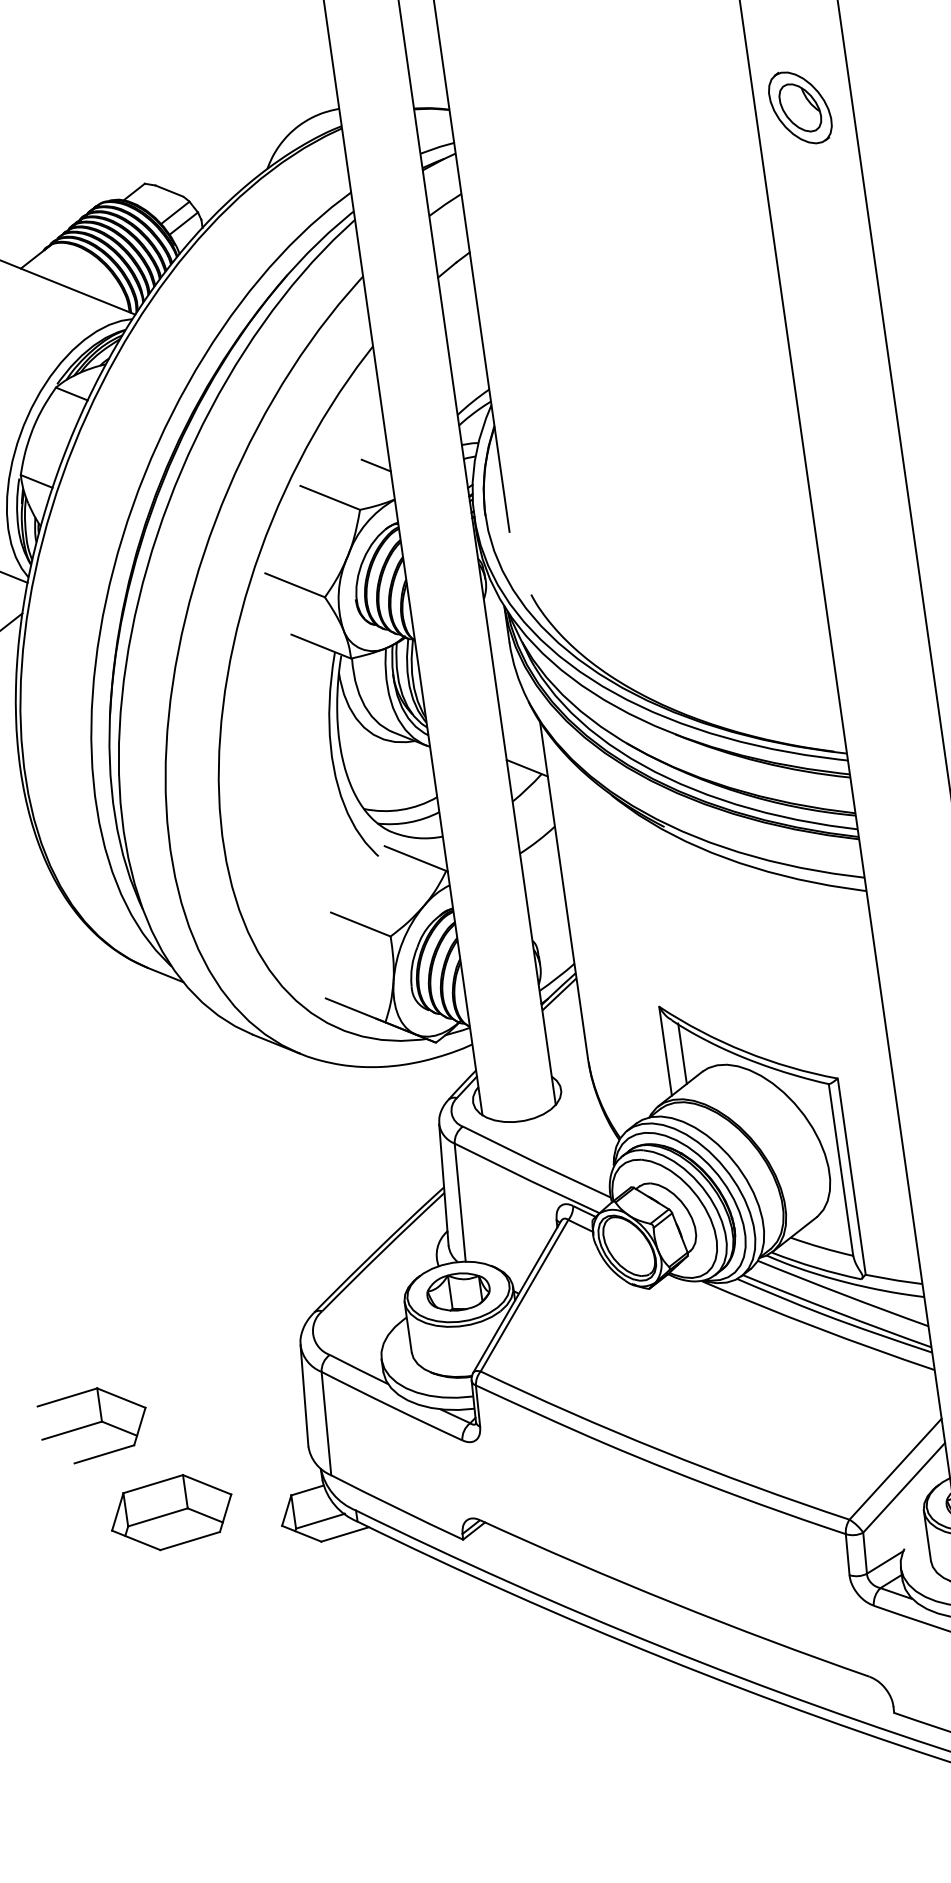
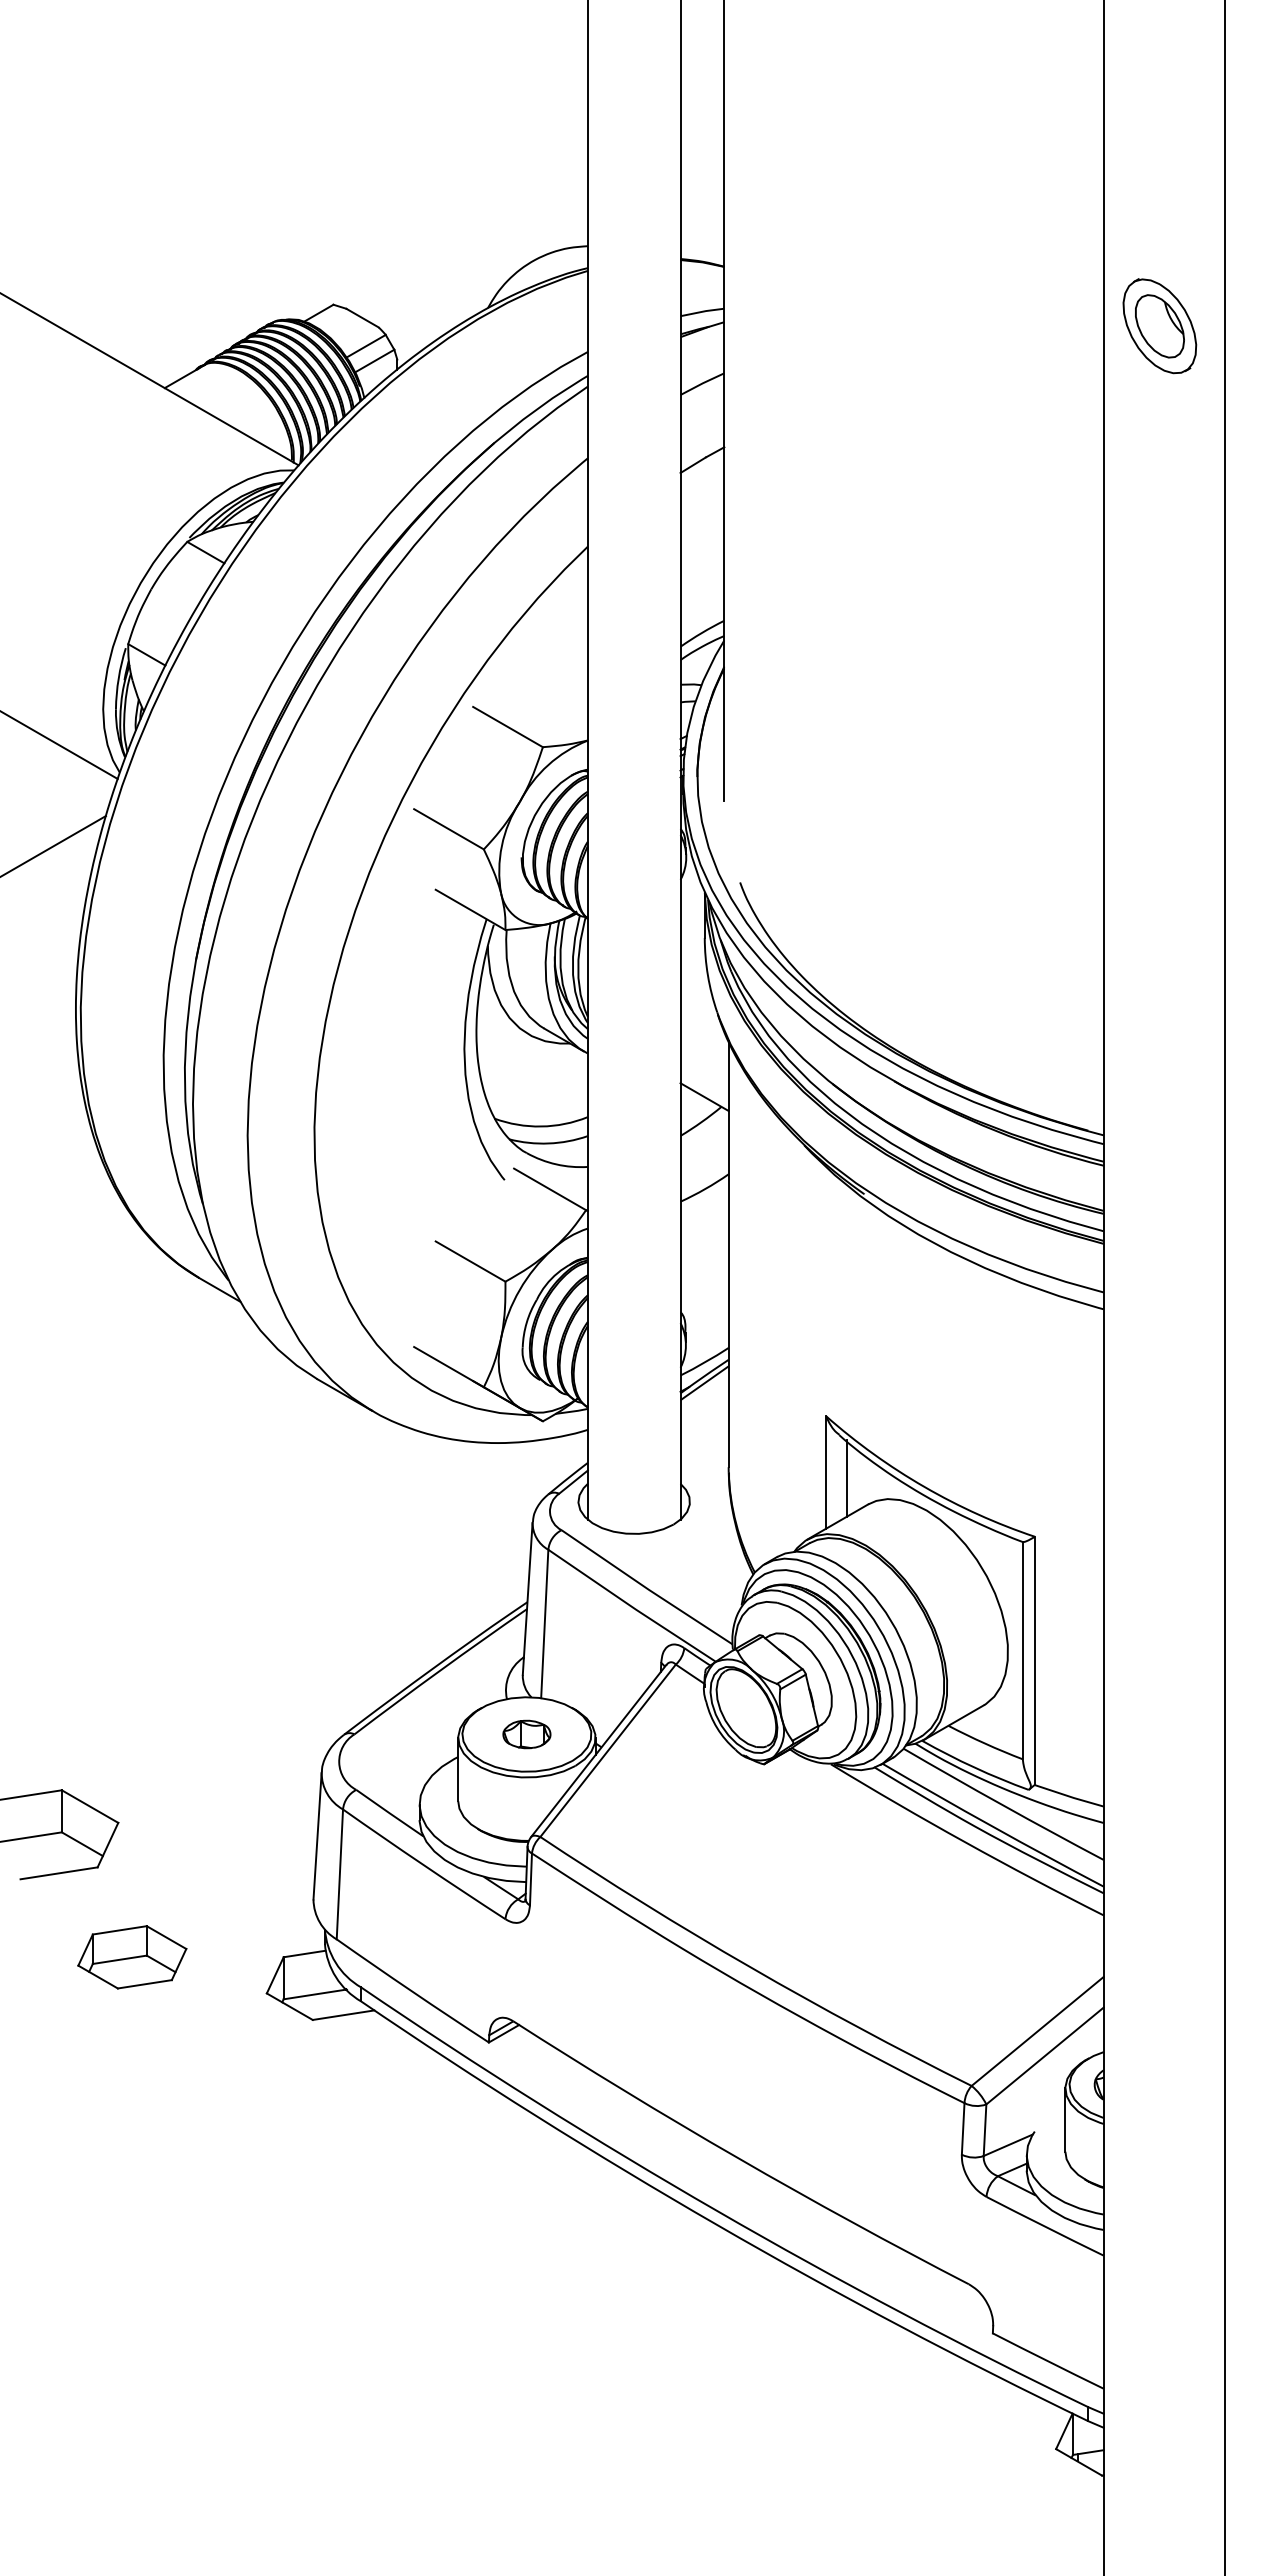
line: (375, 465) -> (570, 694), removed
part: (458, 1292) -> (526, 1734), size x0.6
part: (171, 1511) -> (132, 1956), size x0.7

